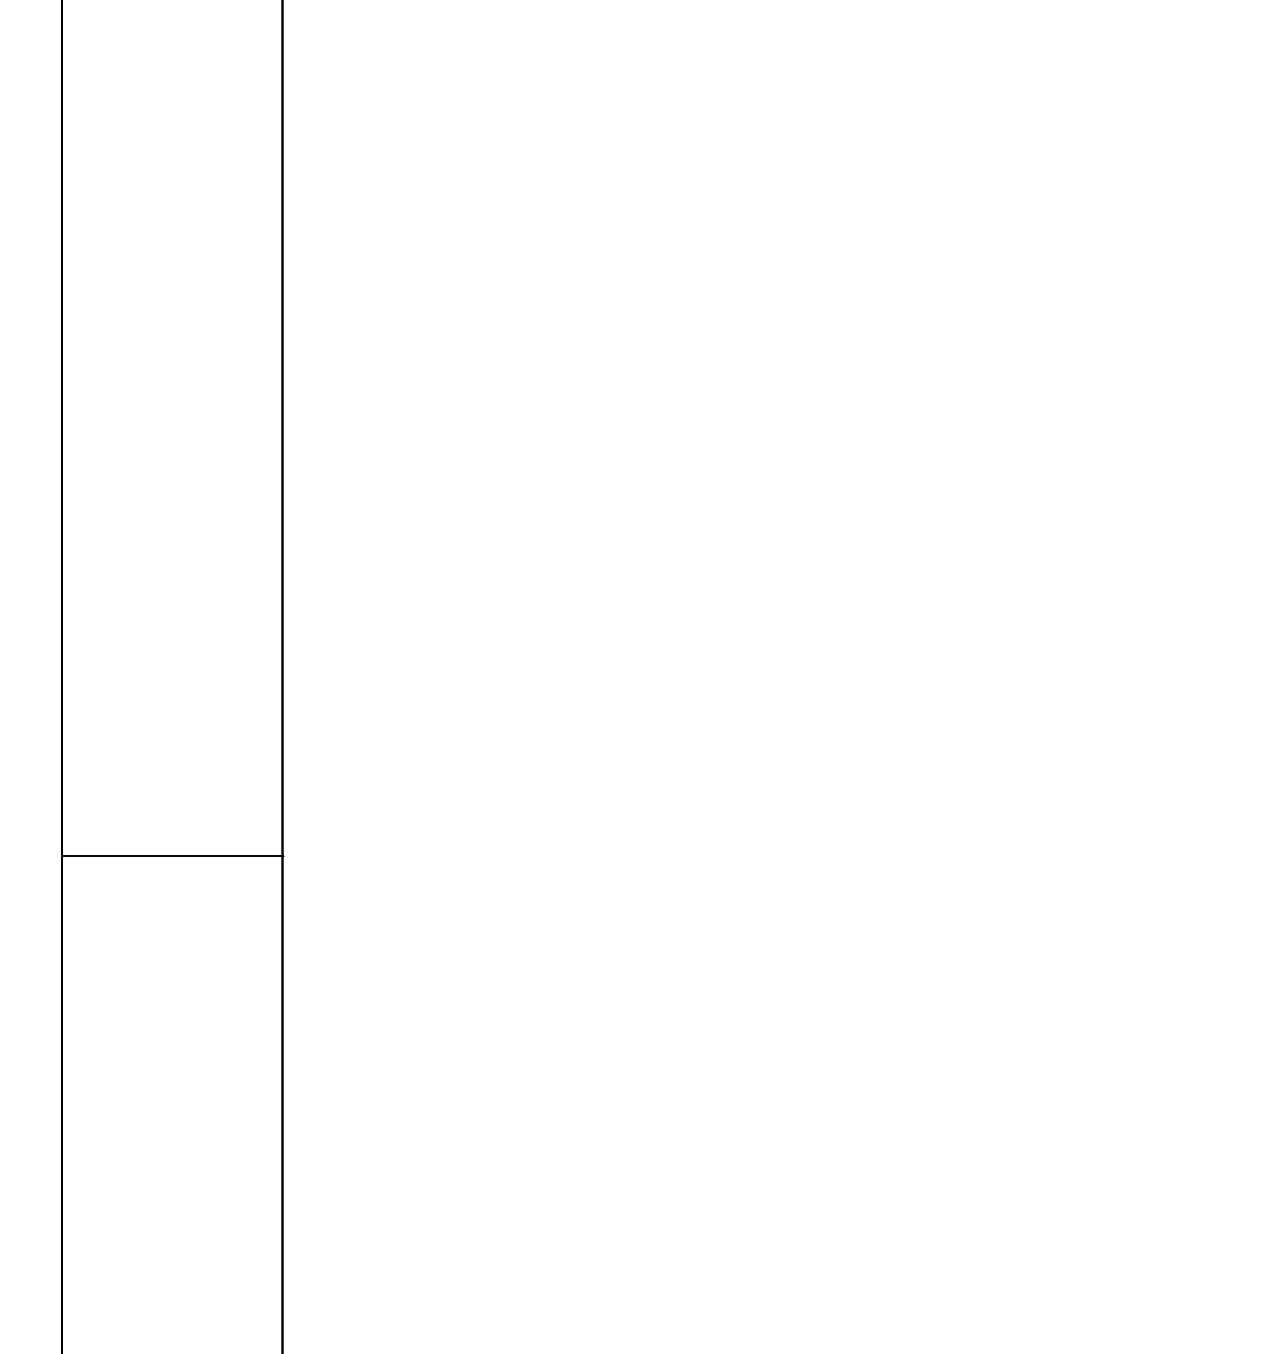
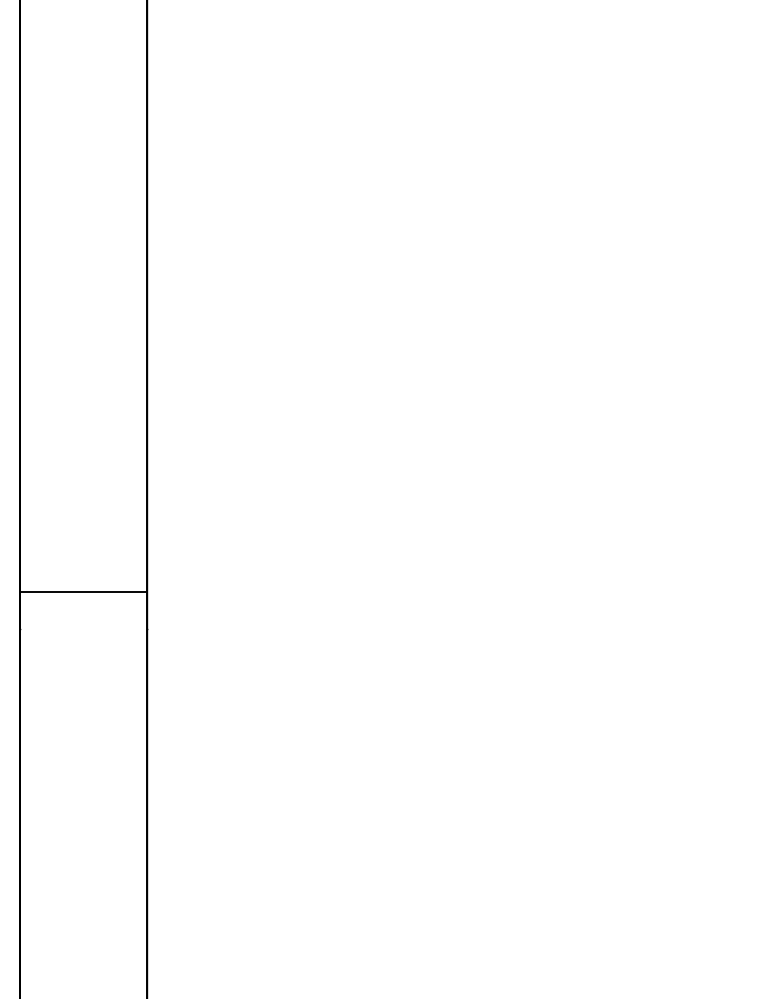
line: (171, 855) -> (83, 592), moved

